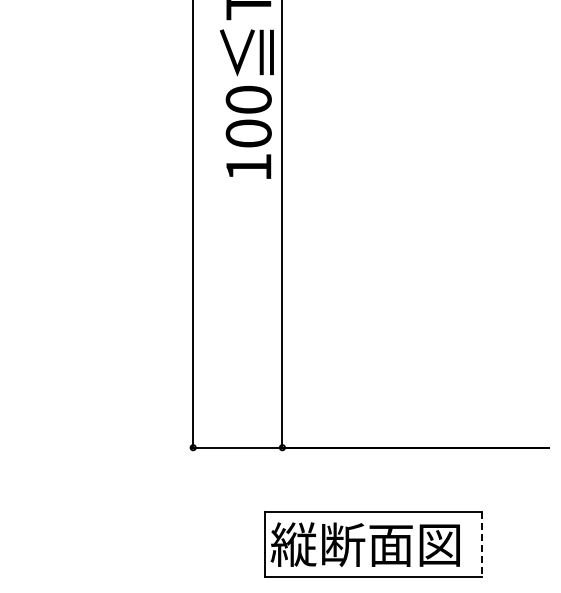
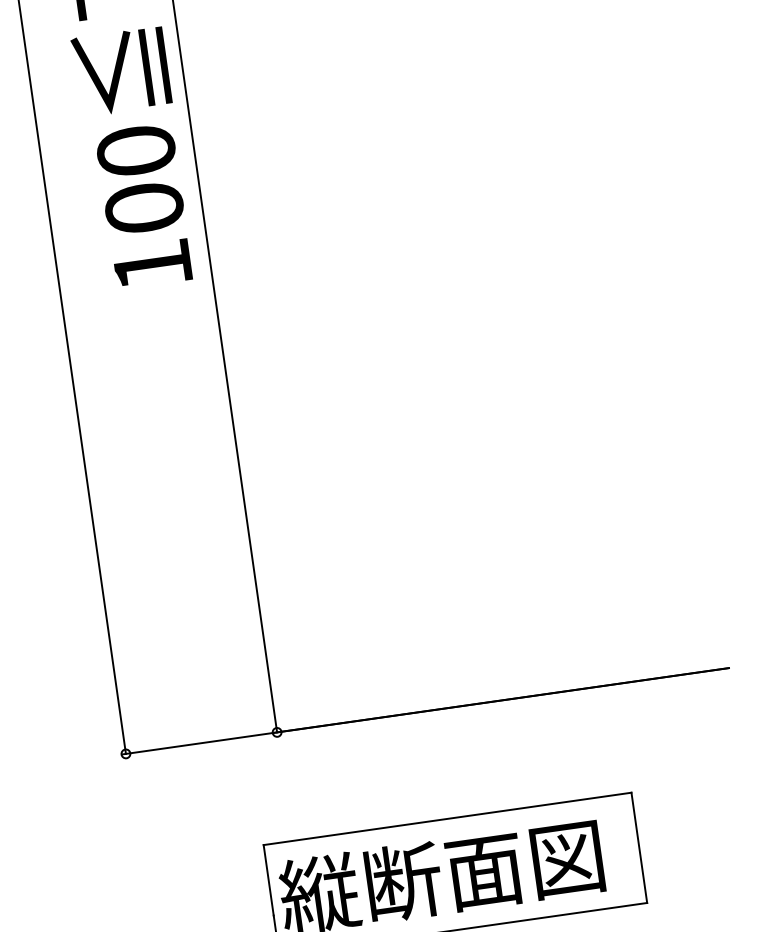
line: (482, 544) -> (639, 848), dashed -> solid

